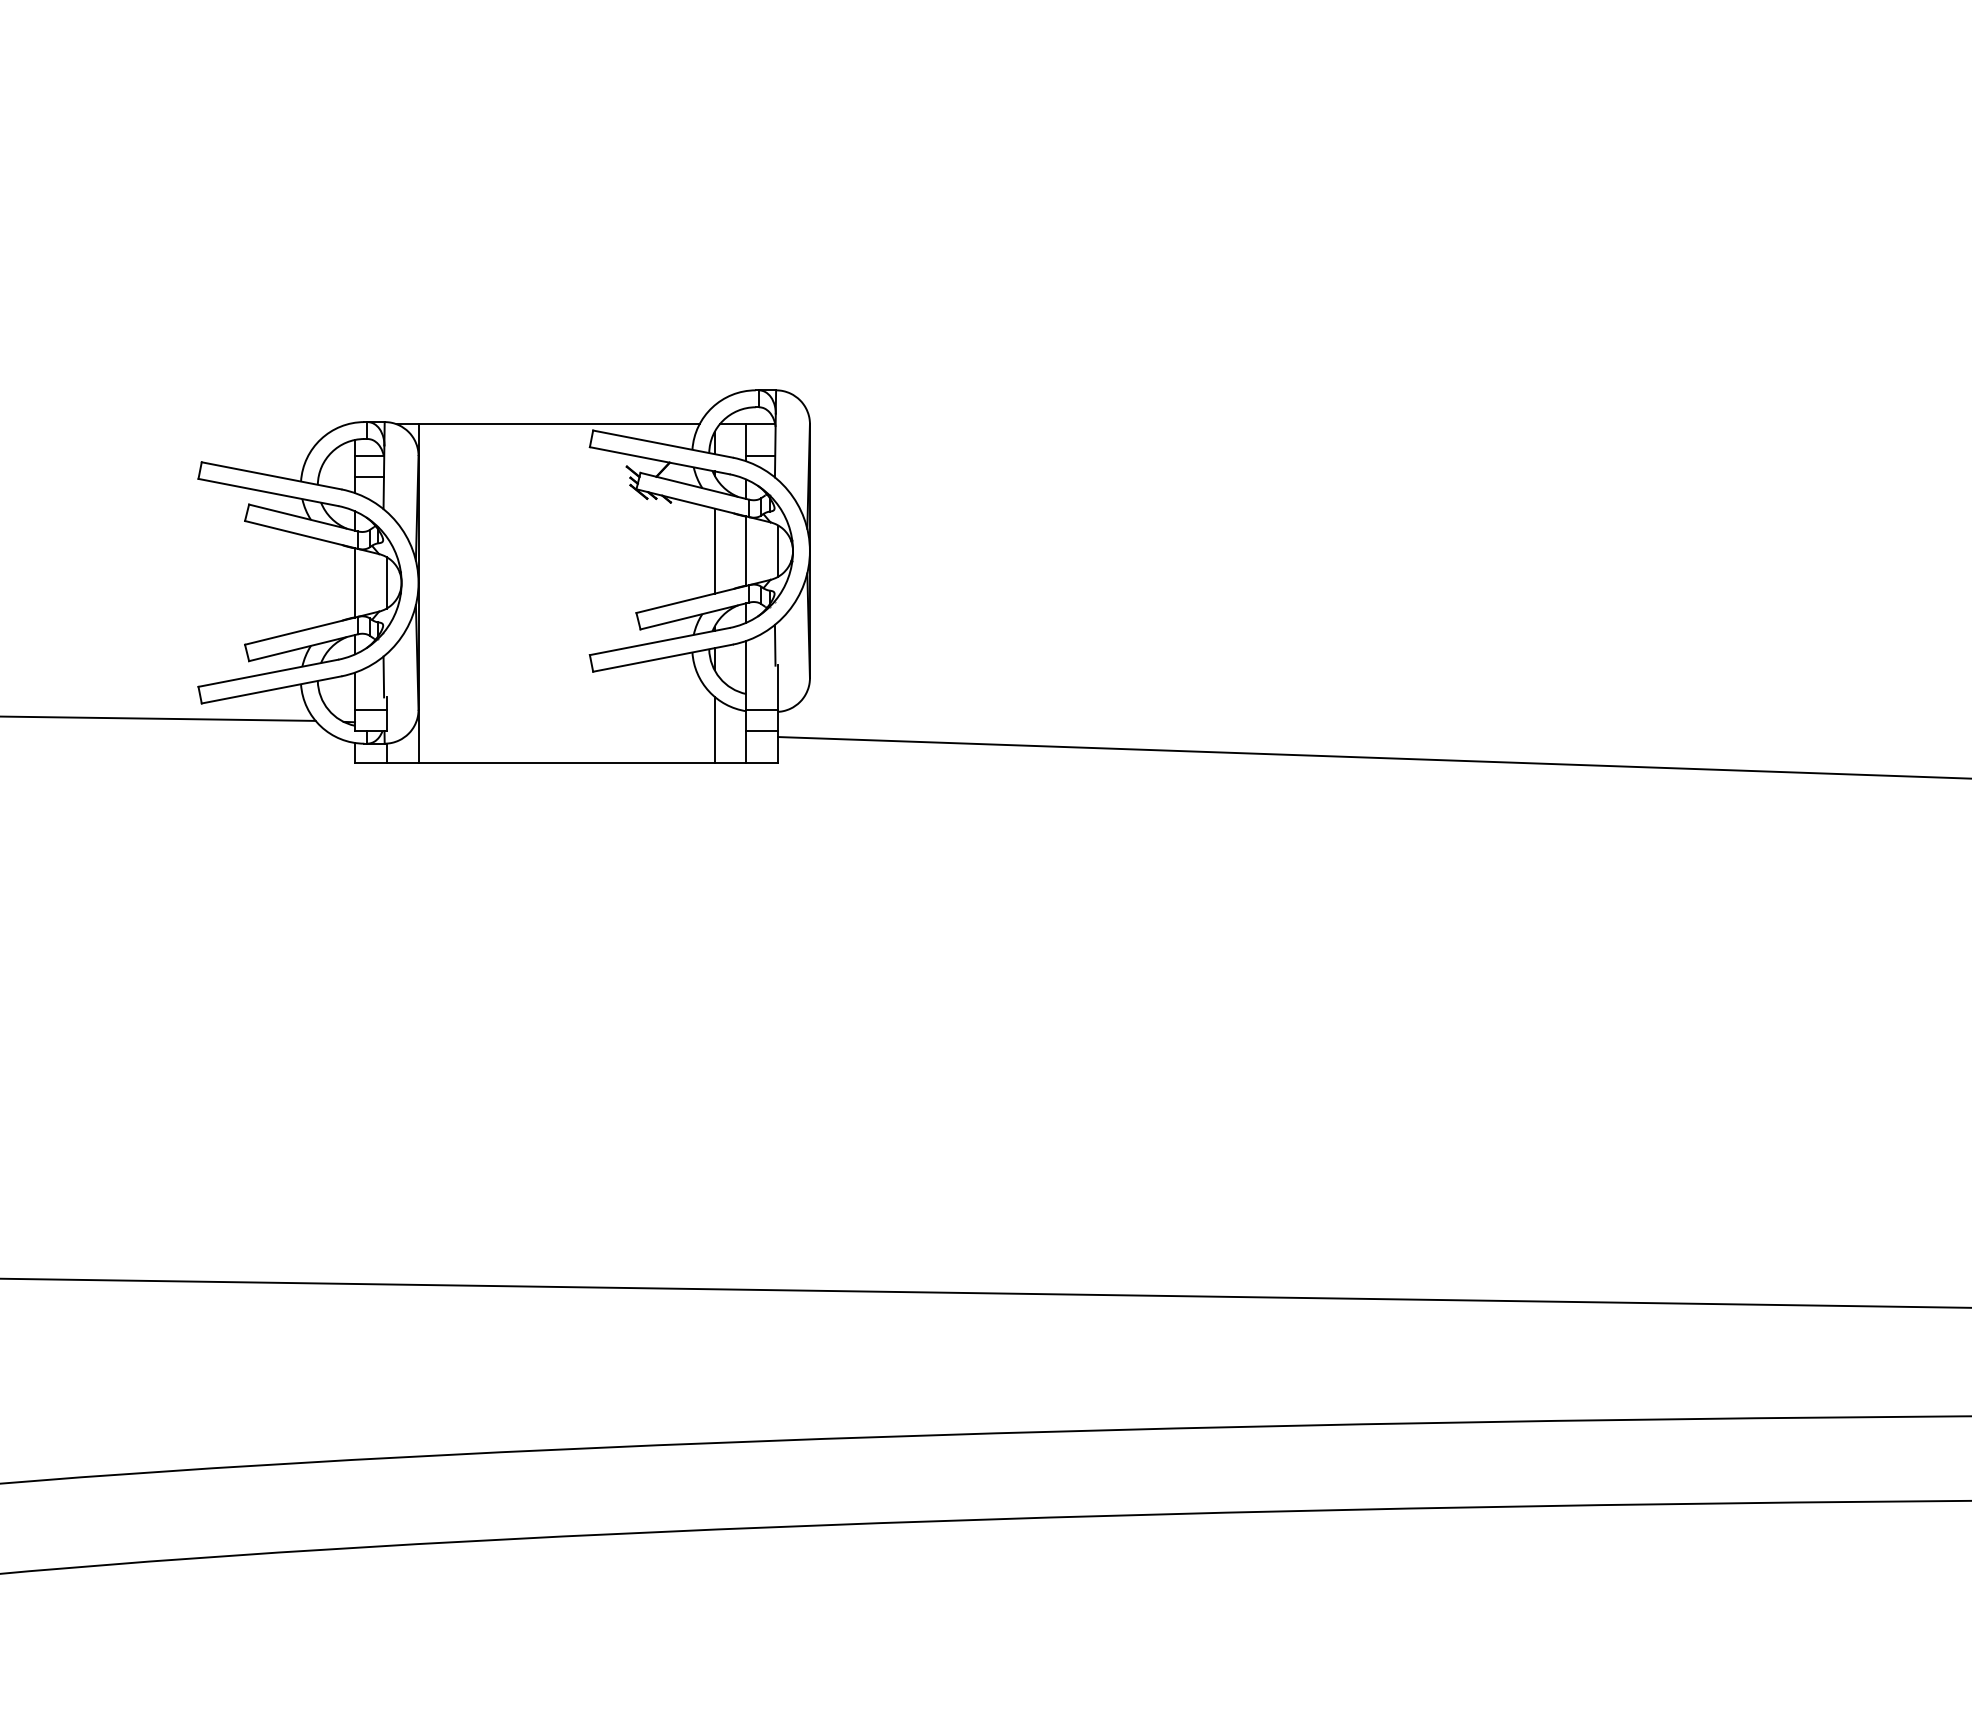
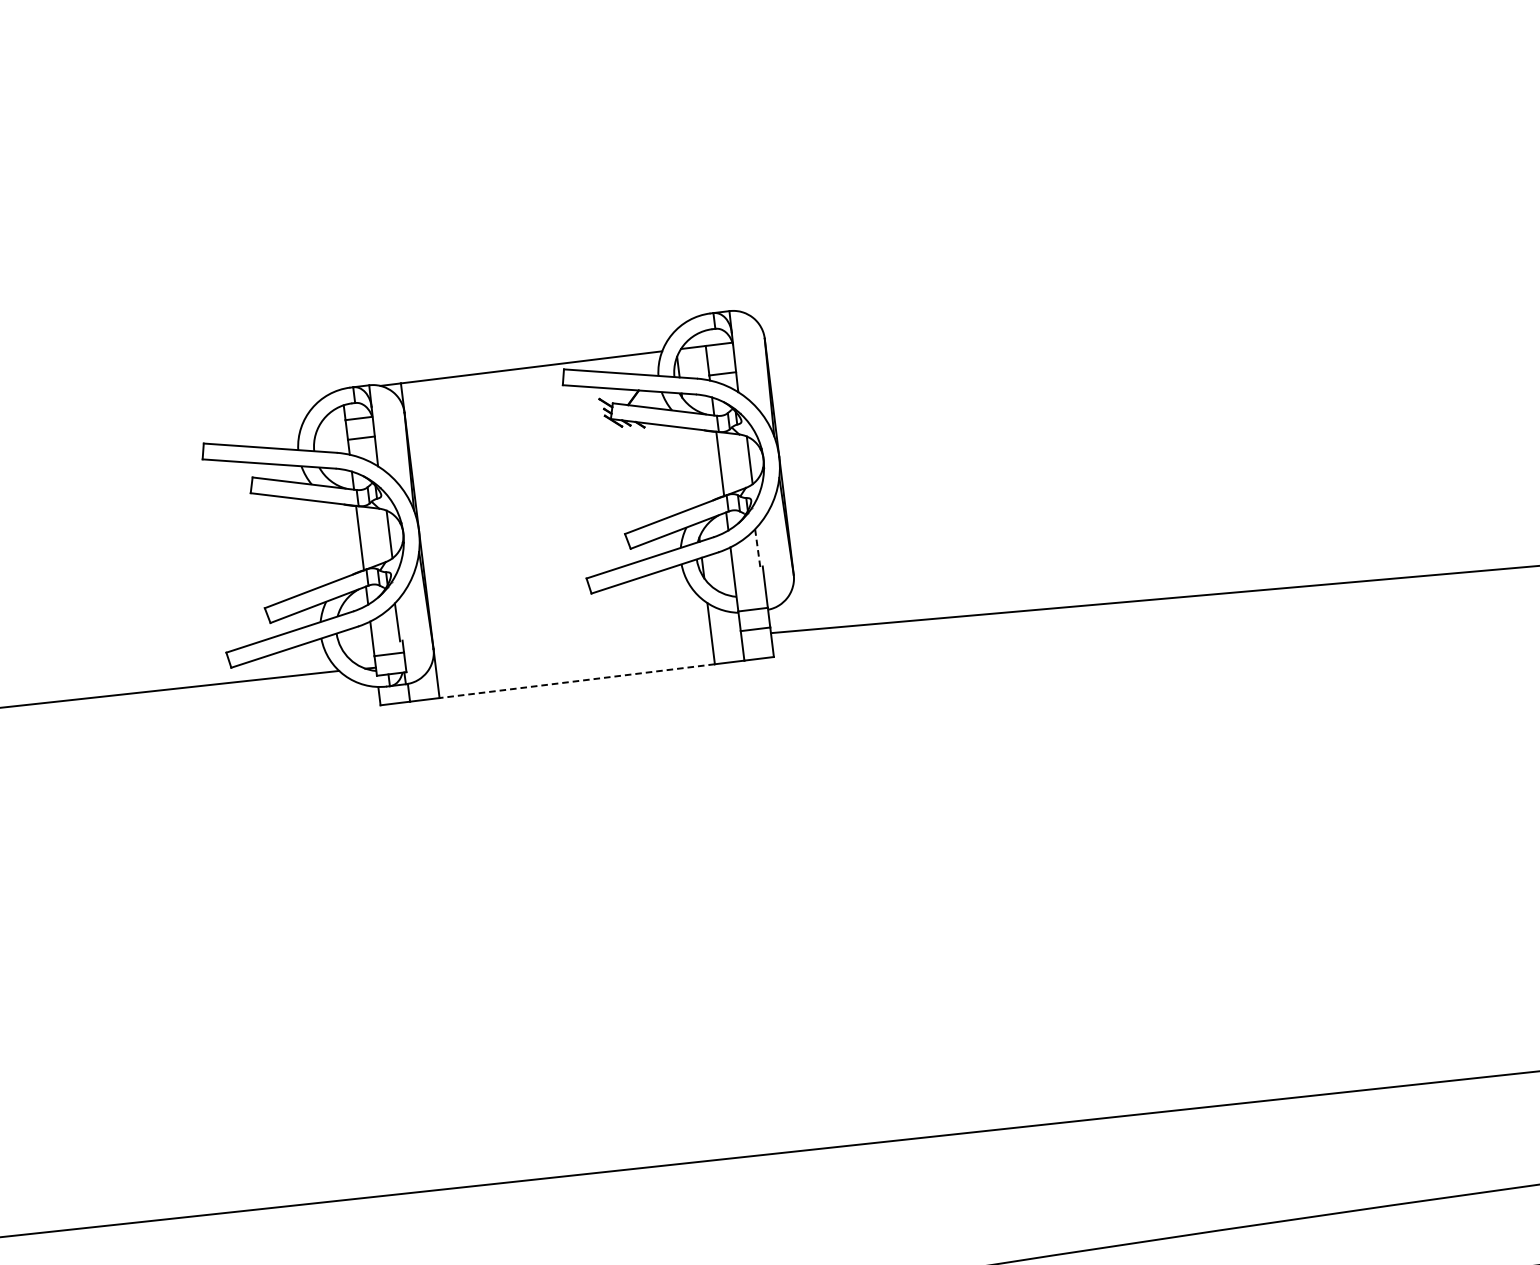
line: (714, 550) -> (690, 467), removed
line: (775, 645) -> (757, 548), solid -> dashed
line: (566, 762) -> (577, 680), solid -> dashed

